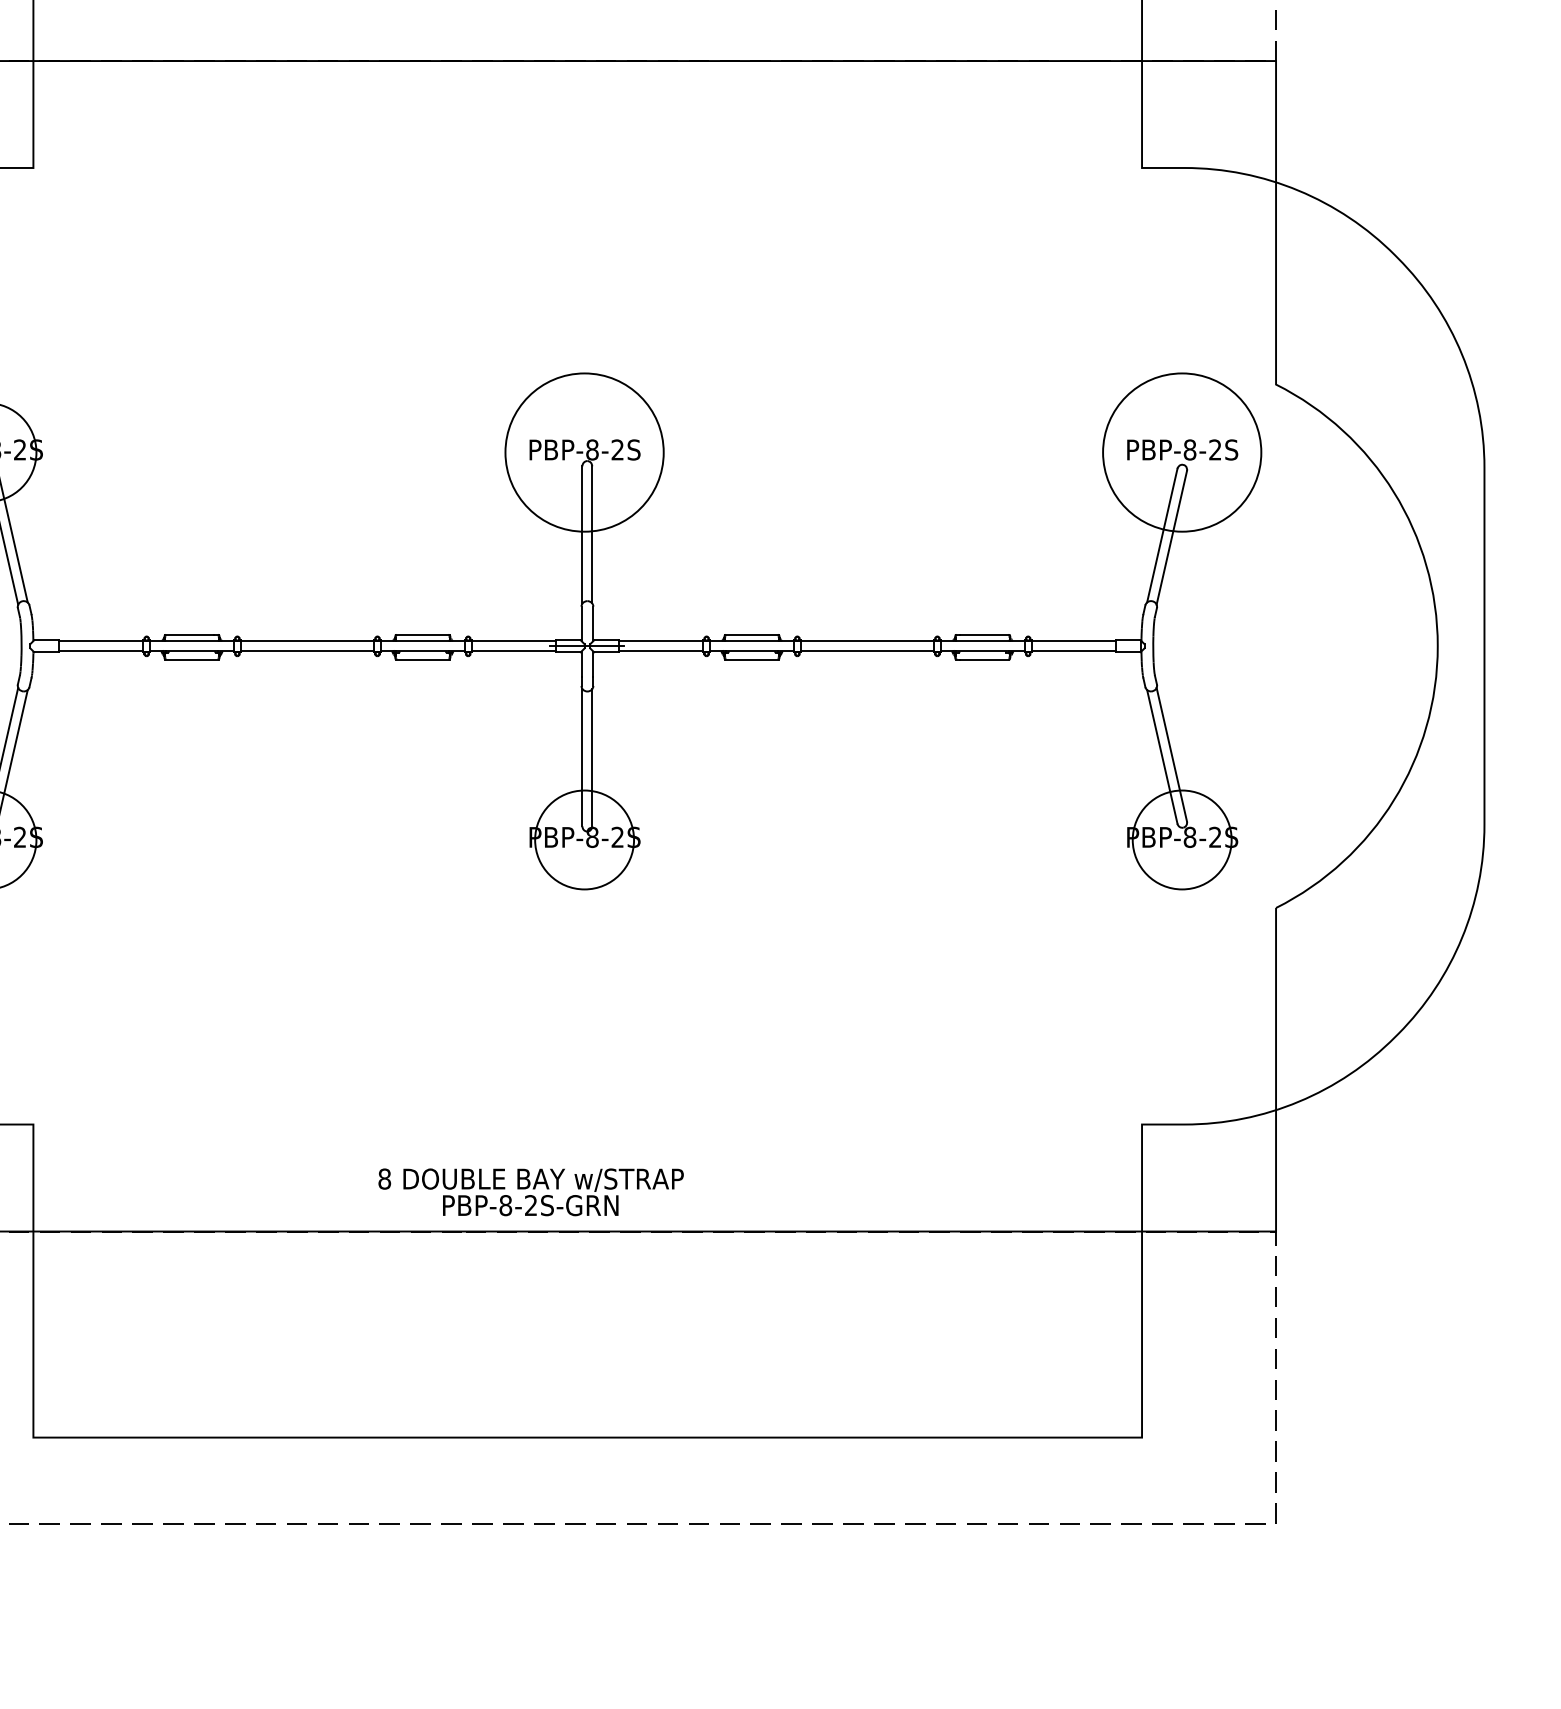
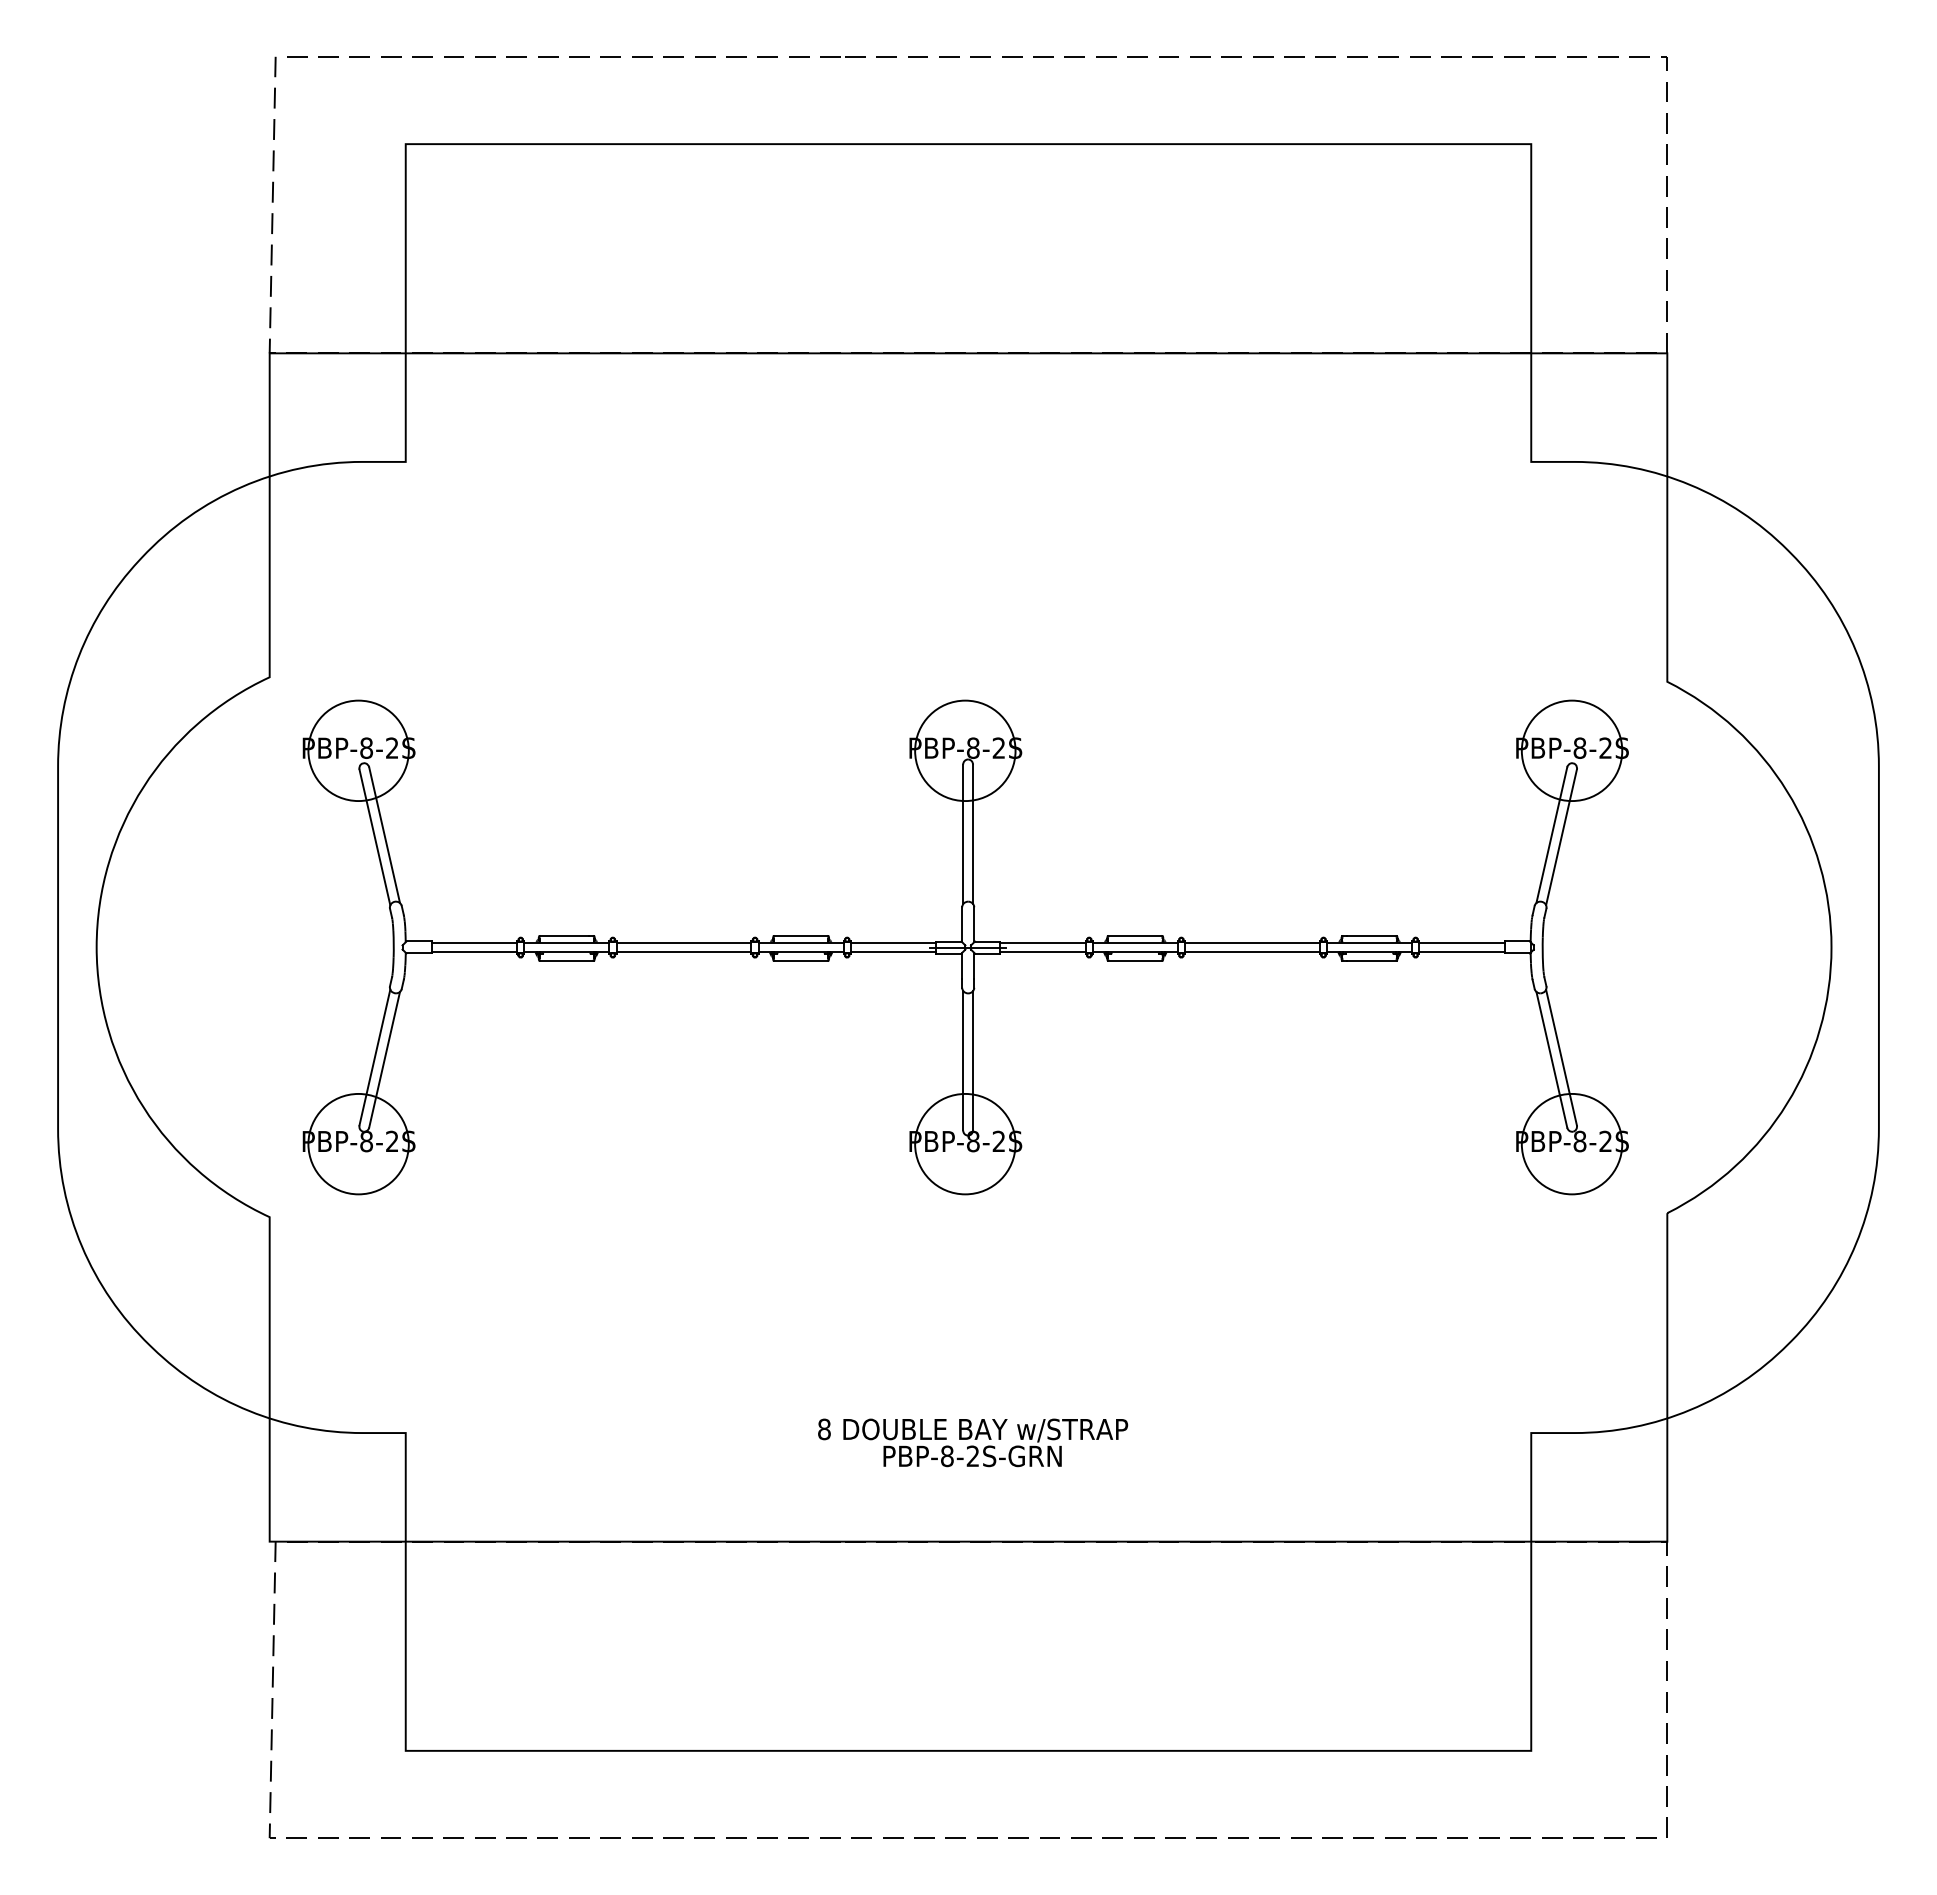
circle: (584, 452) -> (965, 750), size x0.62
circle: (1181, 452) -> (1571, 750), size x0.62
text: (531, 1191) -> (973, 1442), moved

